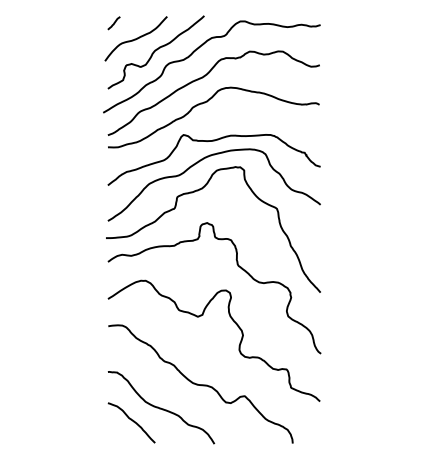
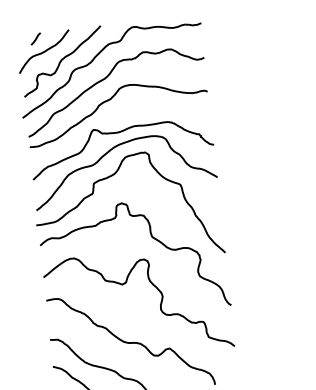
line: (113, 23) -> (35, 39), moved

